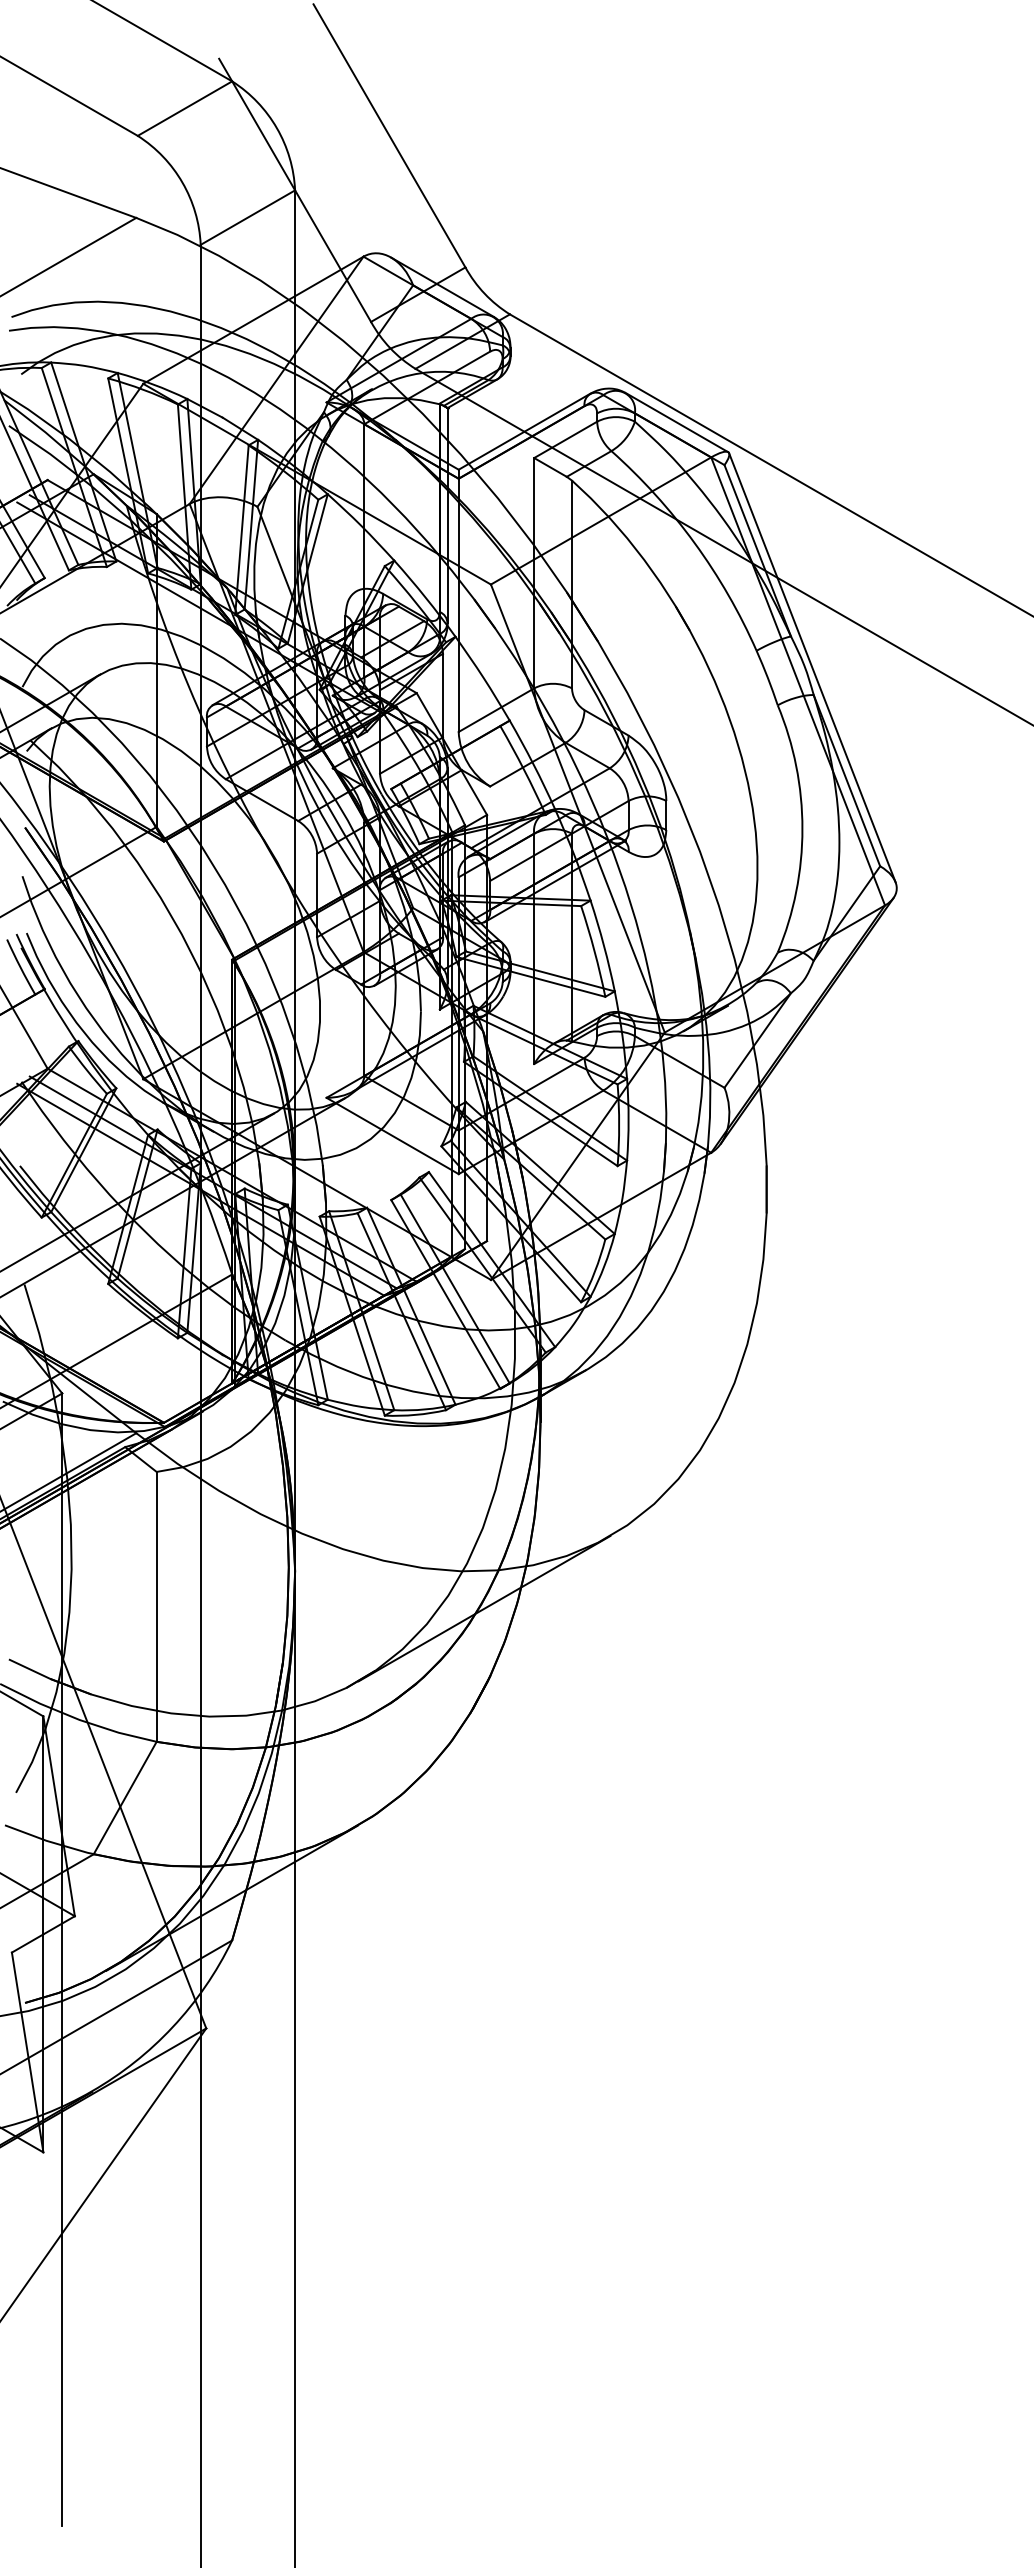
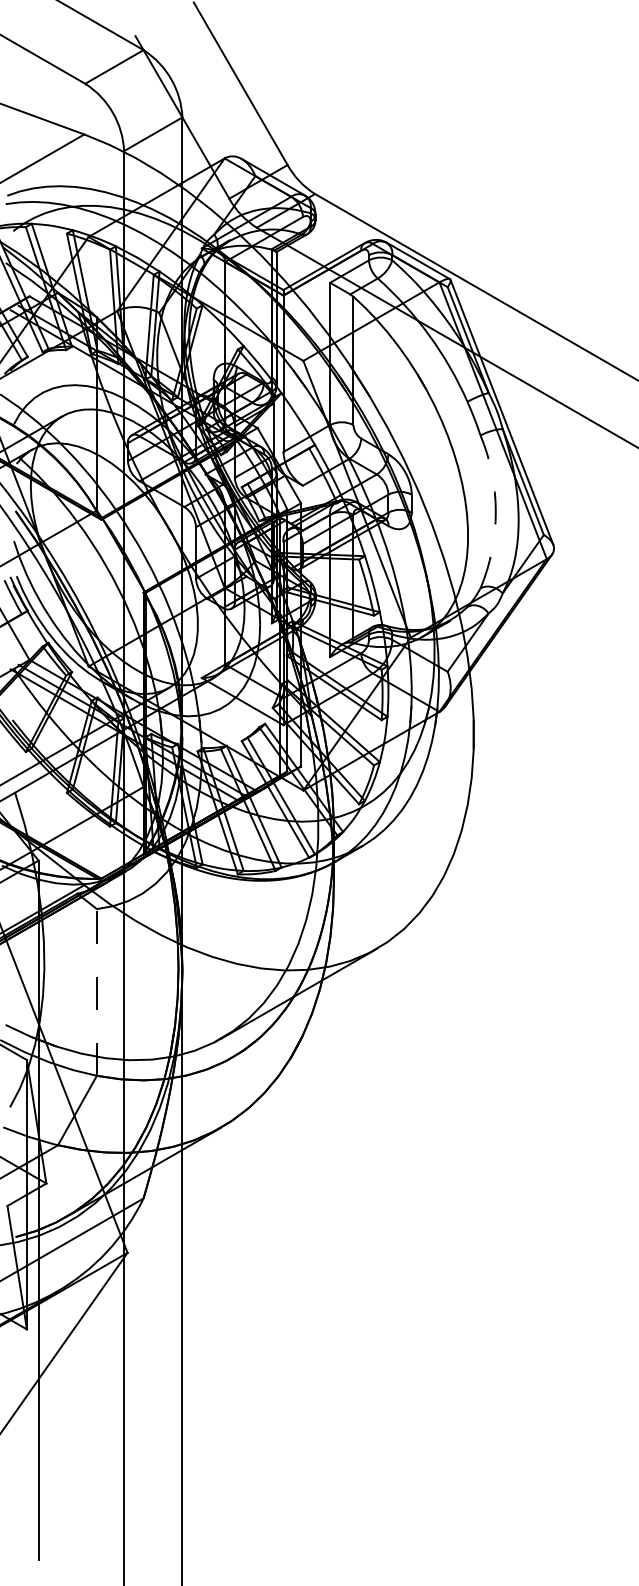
arc: (801, 828) -> (495, 511), solid -> dashed
line: (155, 1605) -> (96, 991), solid -> dashed

